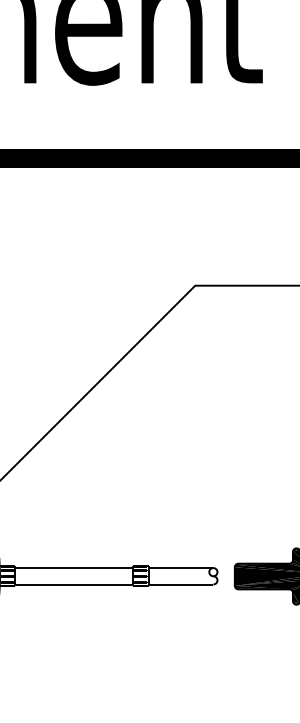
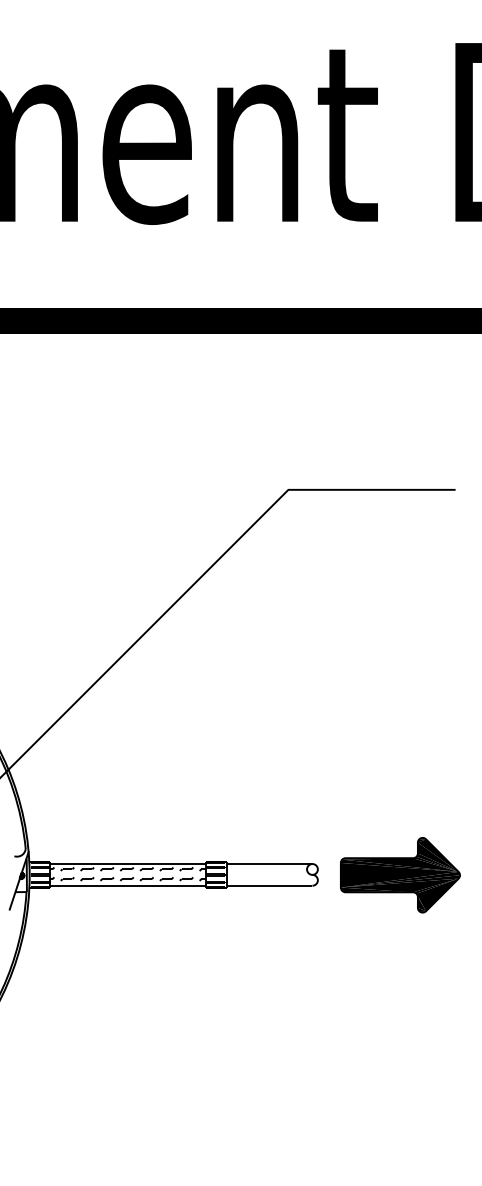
hatch: (73, 575) -> (127, 873), added

